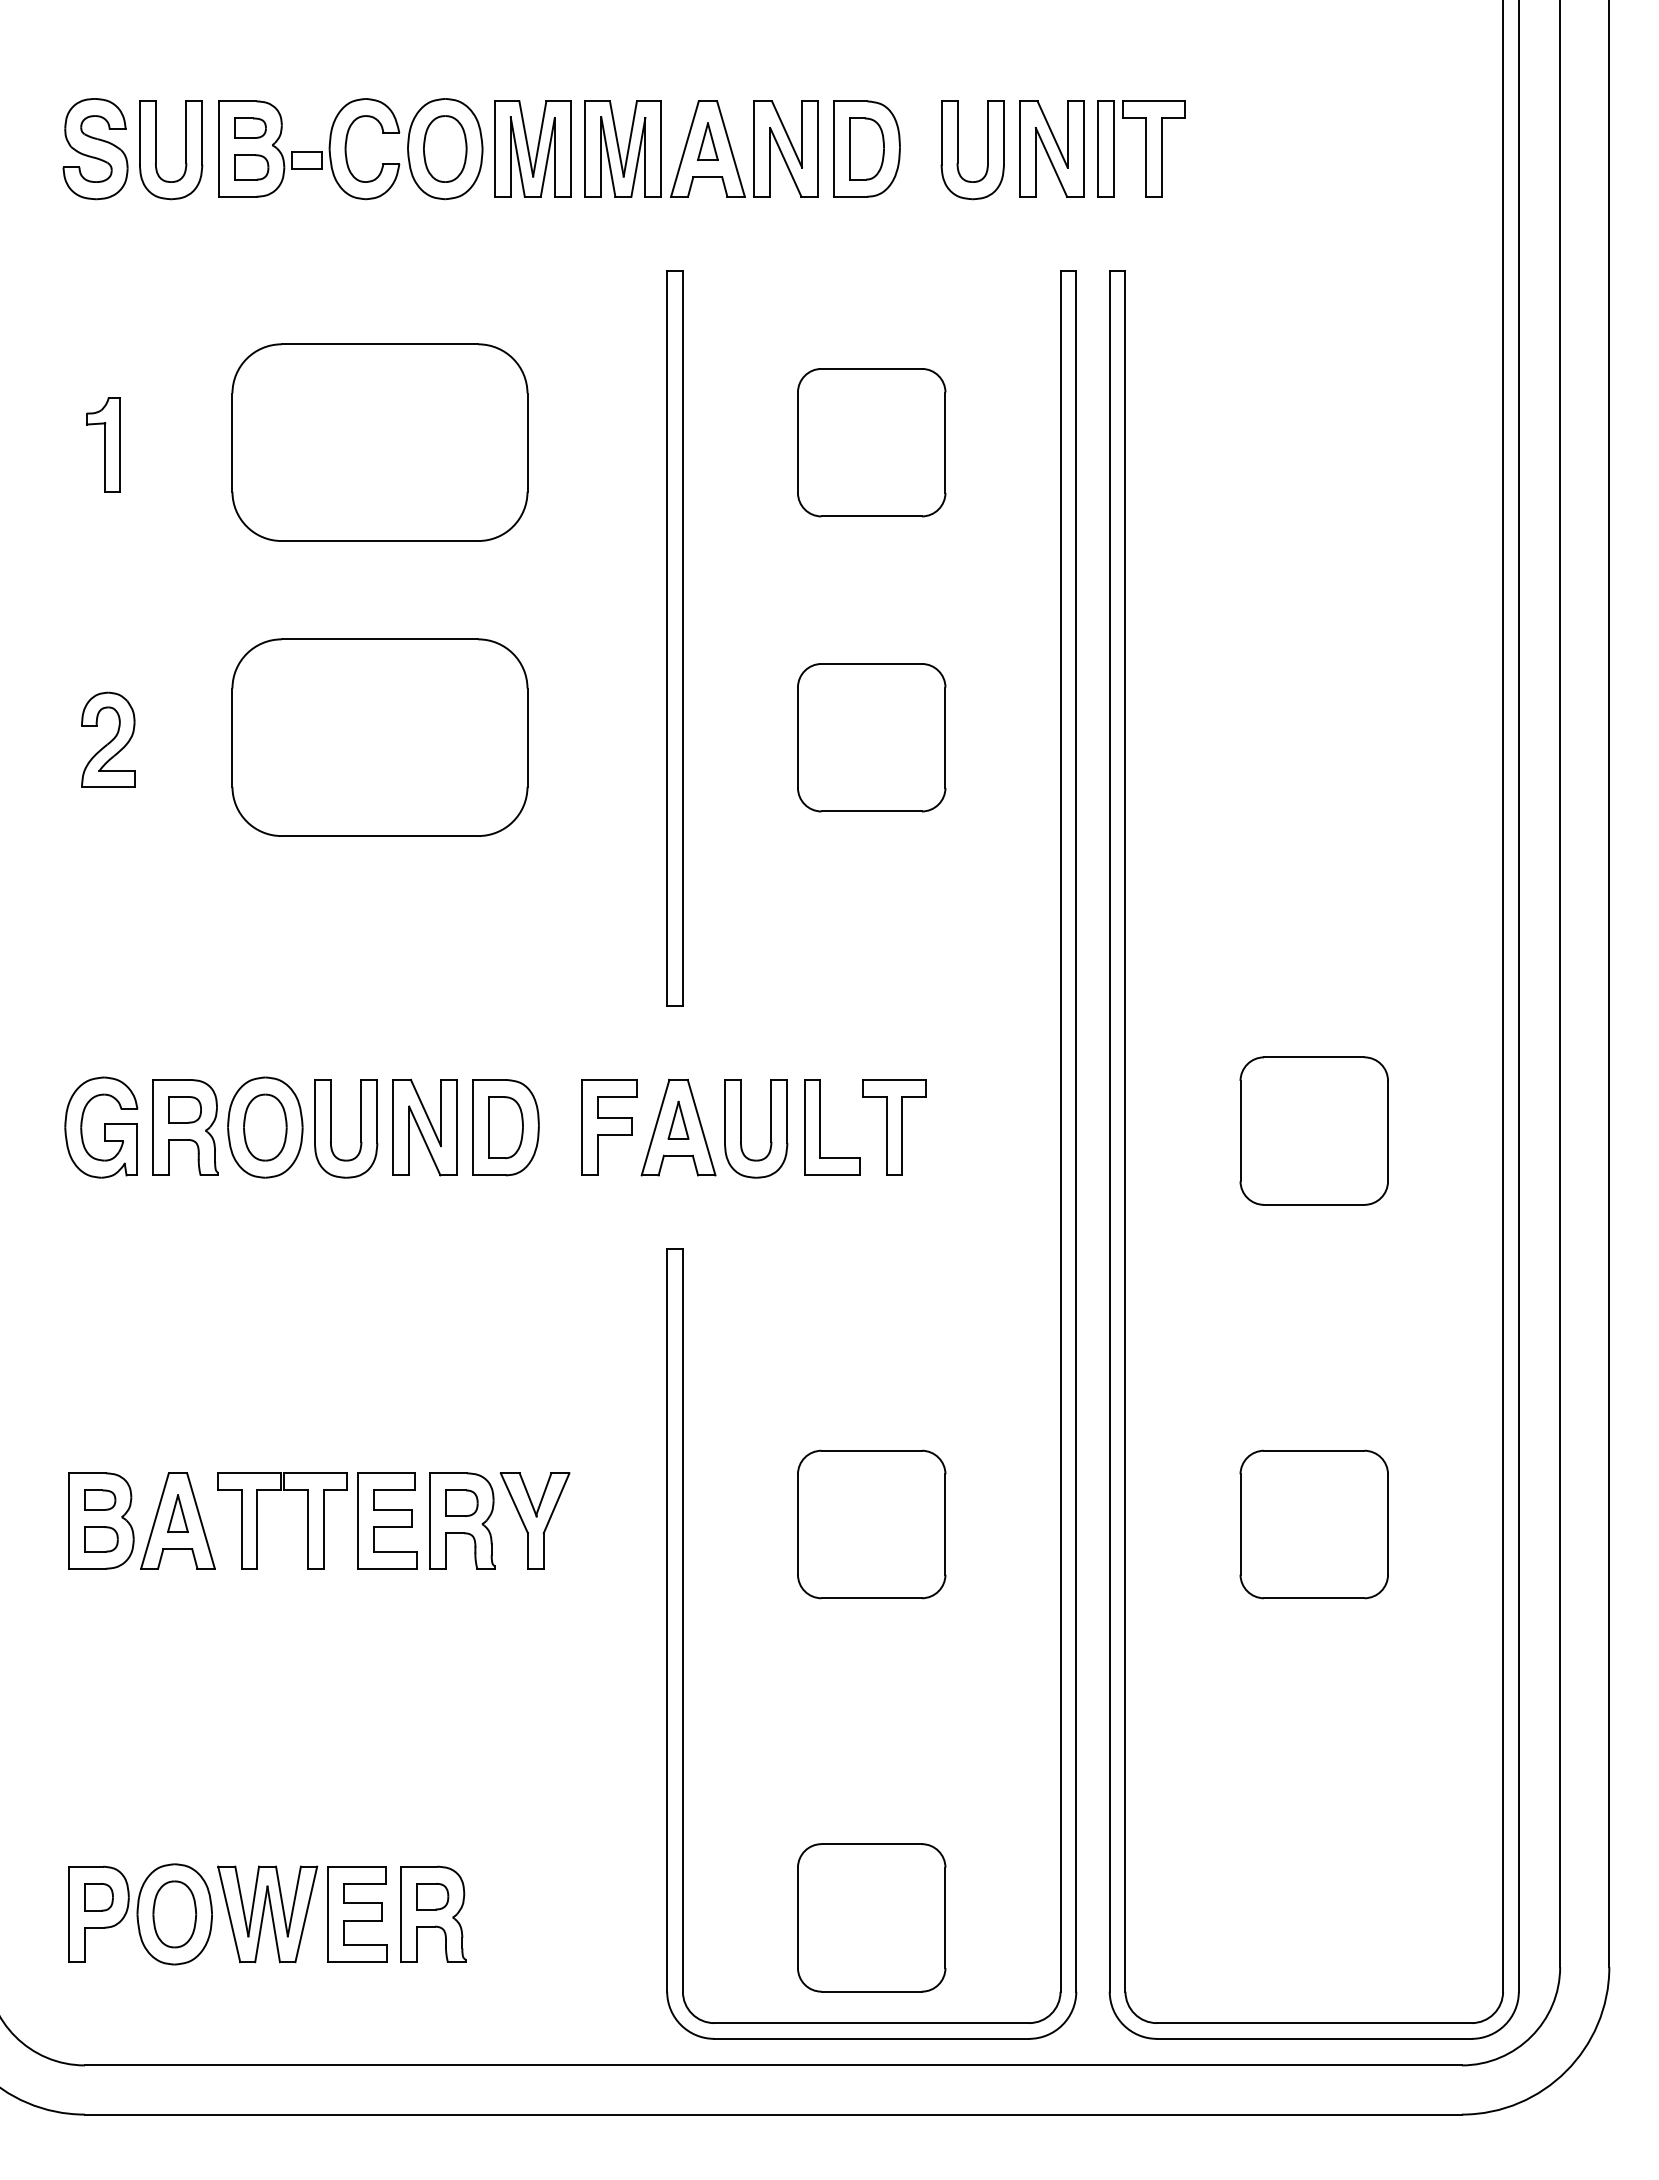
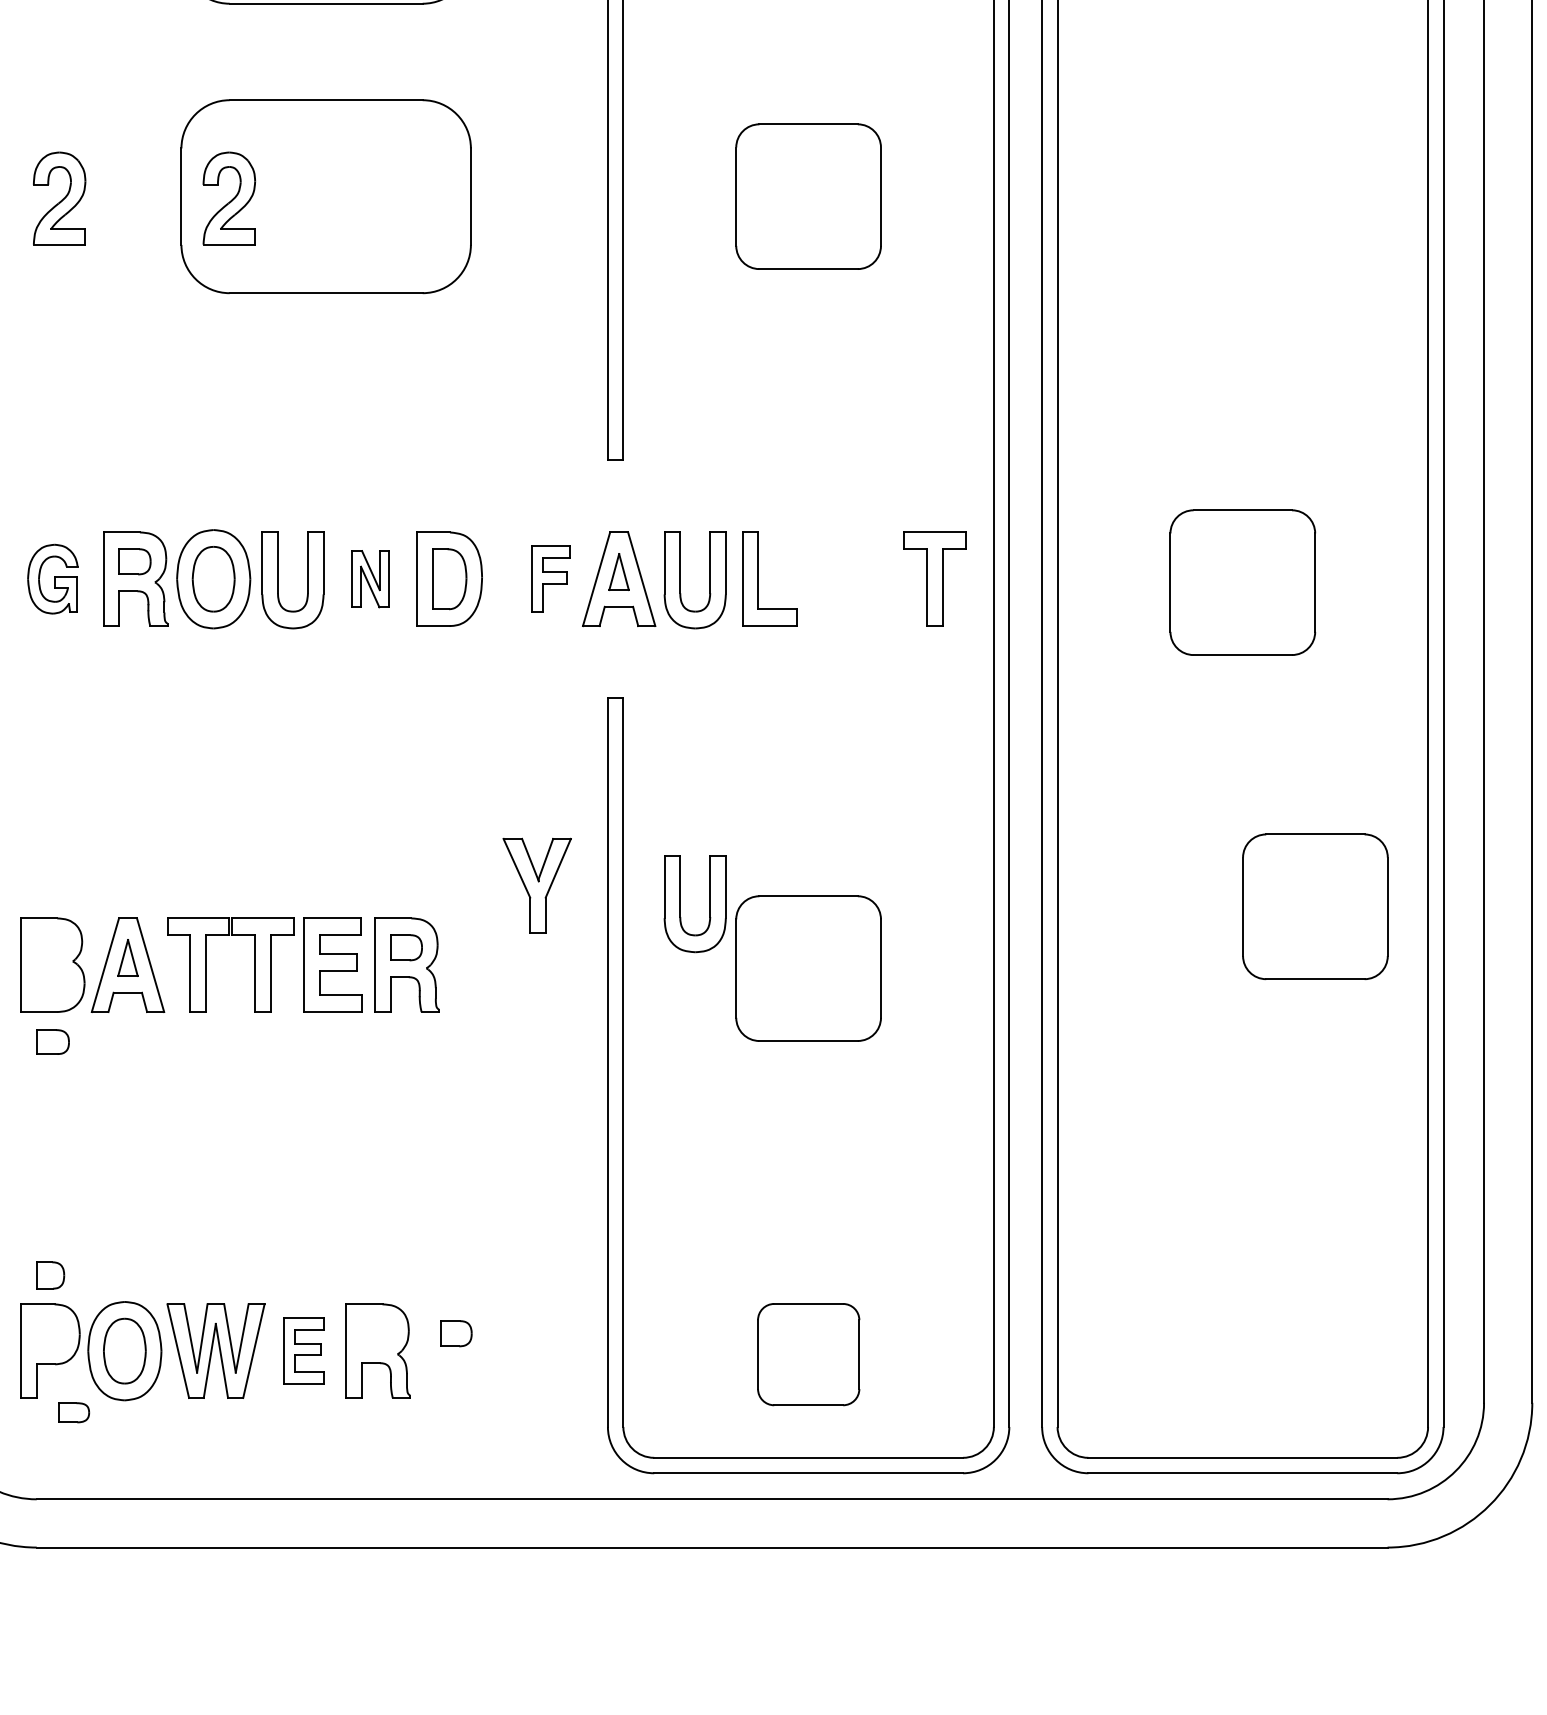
part: (281, 739) -> (229, 198), added
part: (101, 1127) -> (52, 579), size x0.7
part: (424, 1127) -> (369, 579), size x0.6
part: (609, 1127) -> (551, 579), size x0.7
part: (894, 1127) -> (934, 579), moved
part: (770, 1458) -> (709, 903), added
part: (100, 1499) -> (74, 1412), moved
part: (534, 1520) -> (536, 885), moved
part: (1313, 1524) -> (1314, 906), moved
part: (101, 1539) -> (52, 1042), moved
part: (432, 1896) -> (456, 1333), moved
part: (98, 1897) -> (50, 1275), moved
part: (357, 1914) -> (304, 1351), size x0.7
part: (871, 1917) -> (808, 1354), size x0.7

